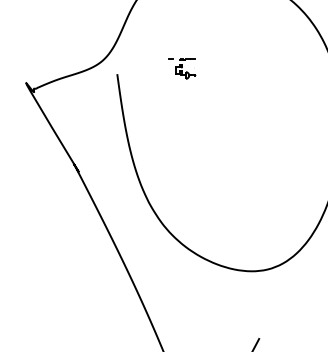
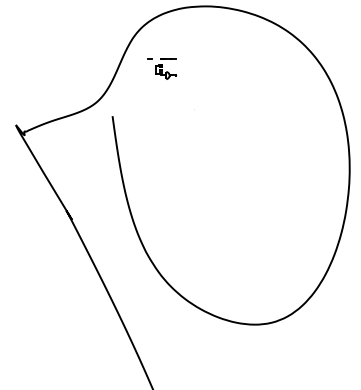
part: (182, 68) -> (162, 68), moved

